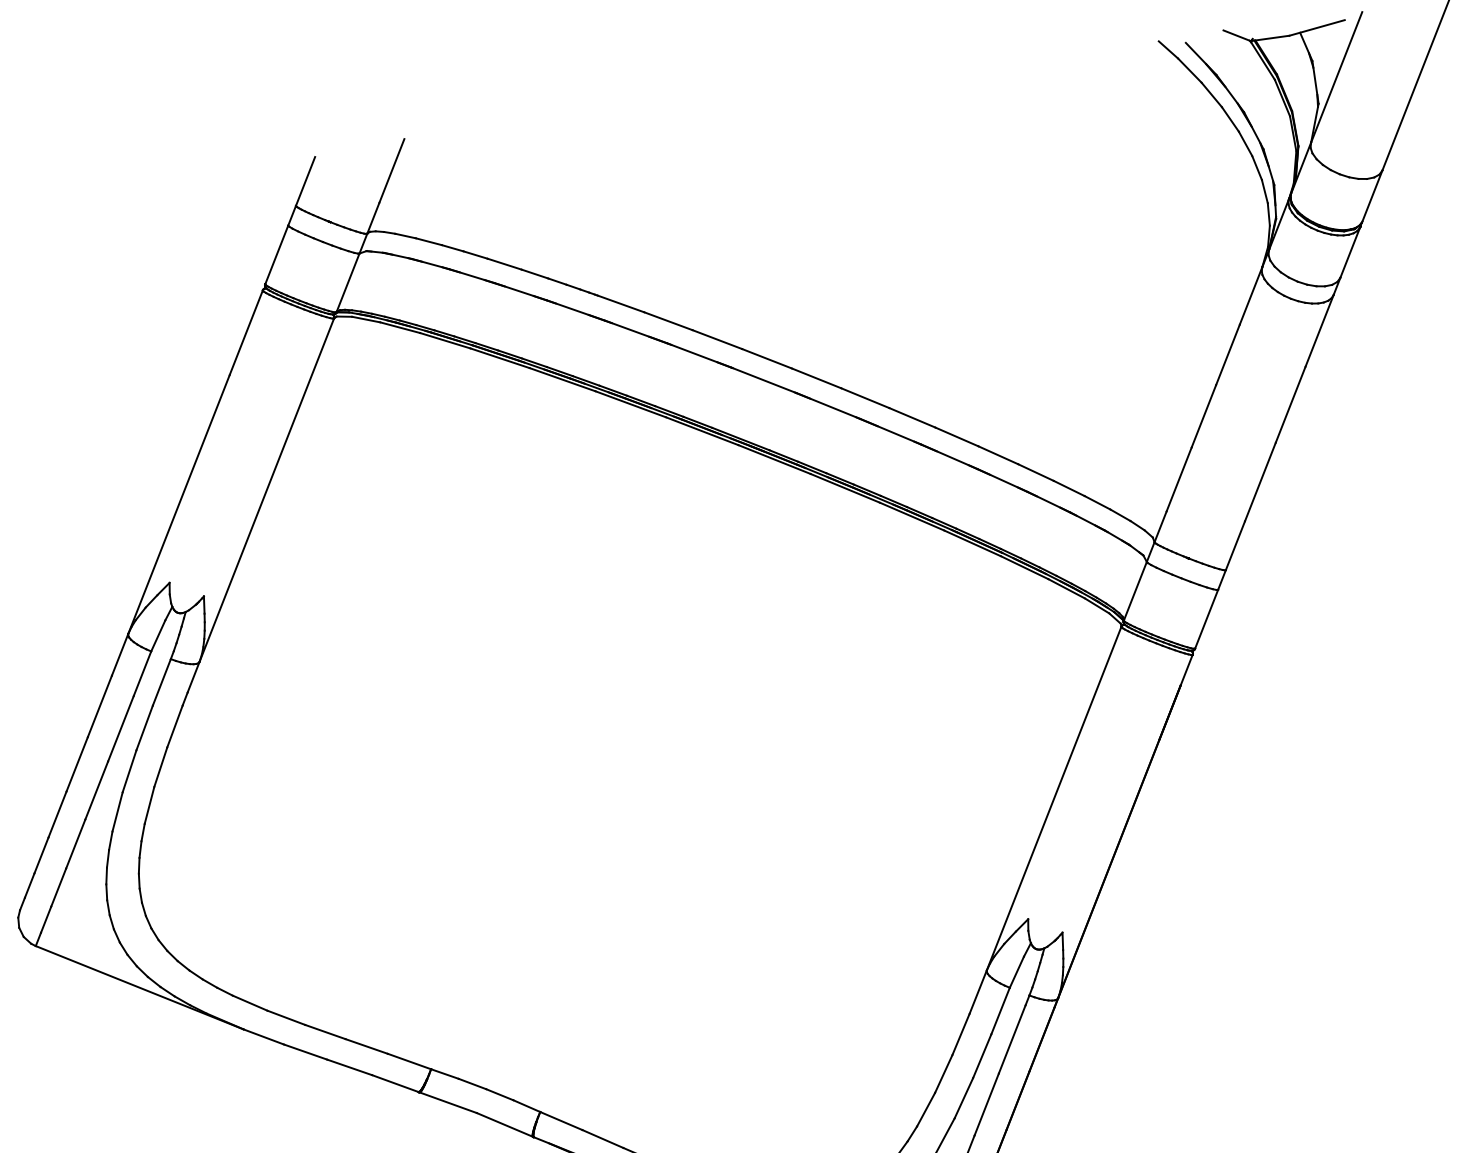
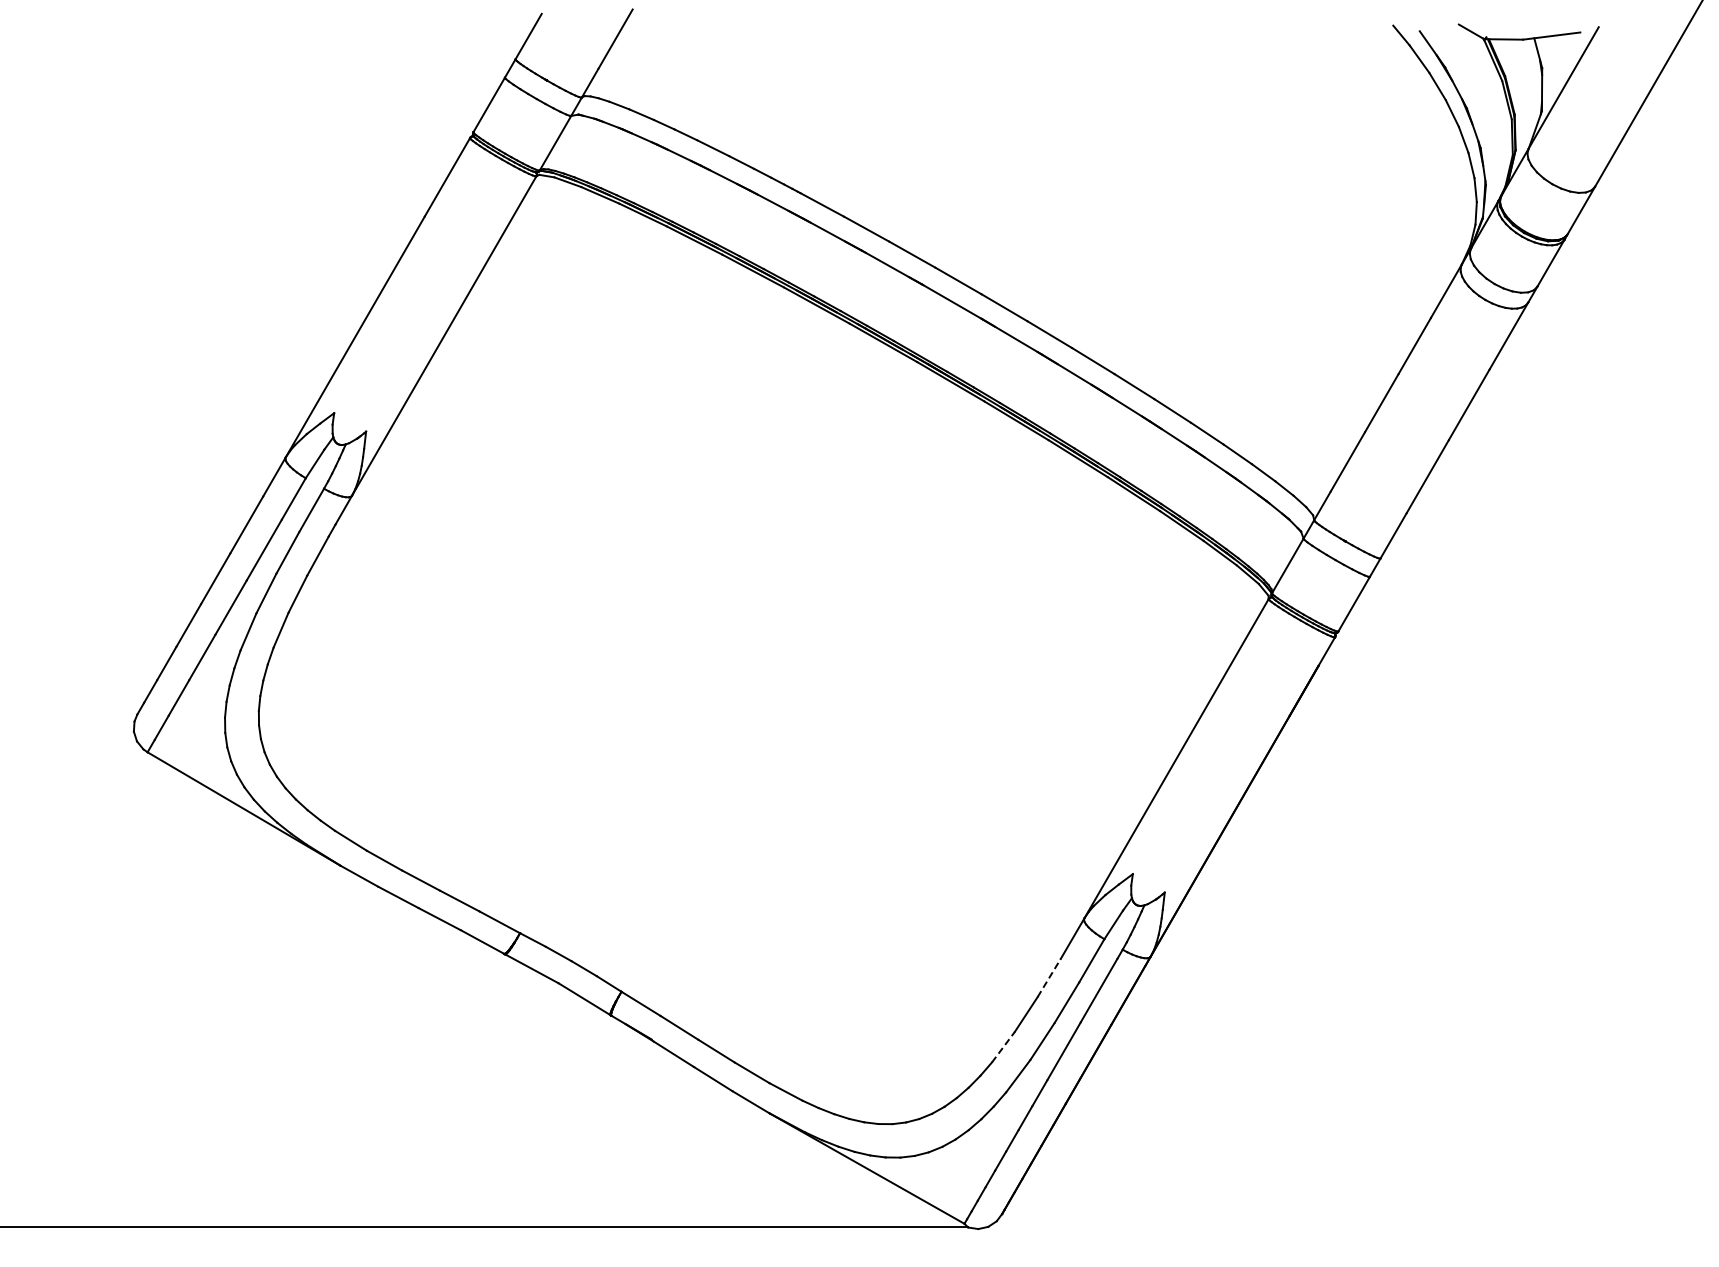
line: (961, 1033) -> (1049, 977), solid -> dashed
line: (926, 1108) -> (1003, 1046), solid -> dashed

